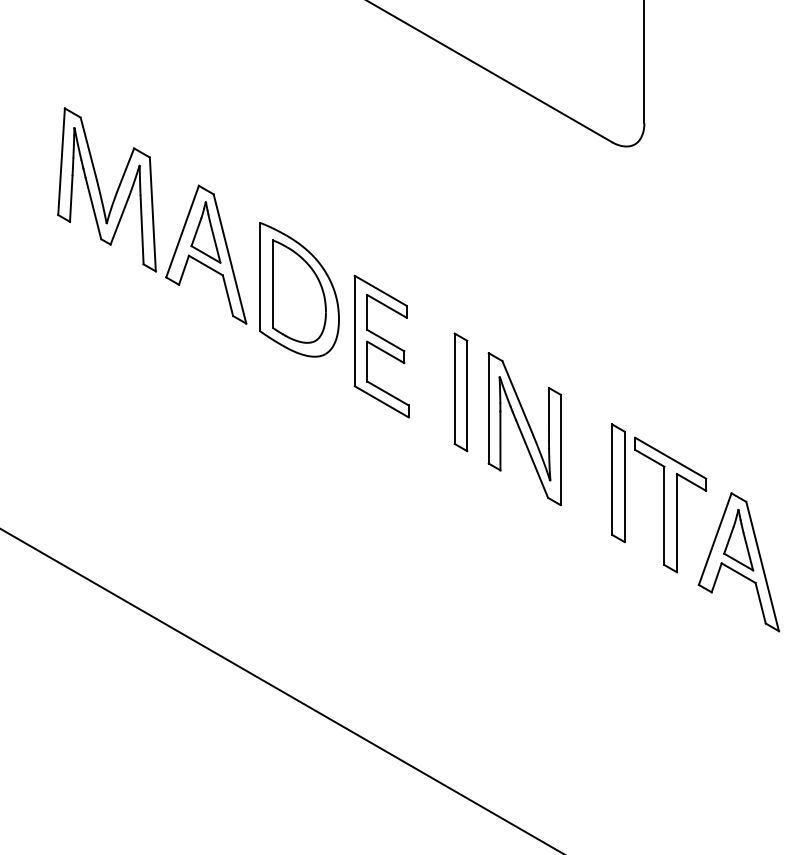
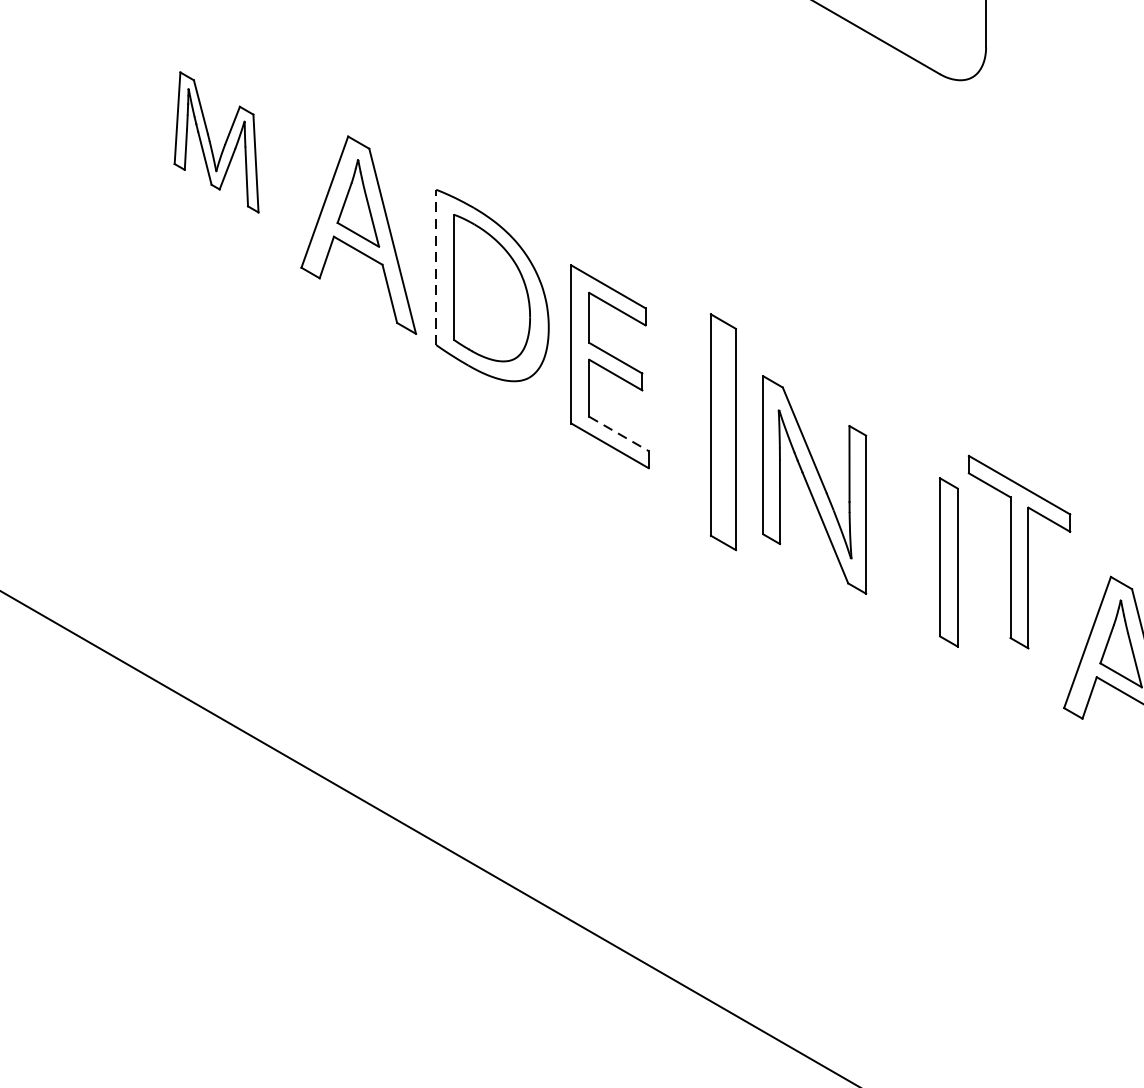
part: (106, 189) -> (215, 141), size x0.6
line: (260, 276) -> (436, 266), solid -> dashed
part: (460, 392) -> (722, 432), size x1.4
line: (388, 393) -> (619, 433), solid -> dashed
part: (670, 504) -> (1019, 551), moved

